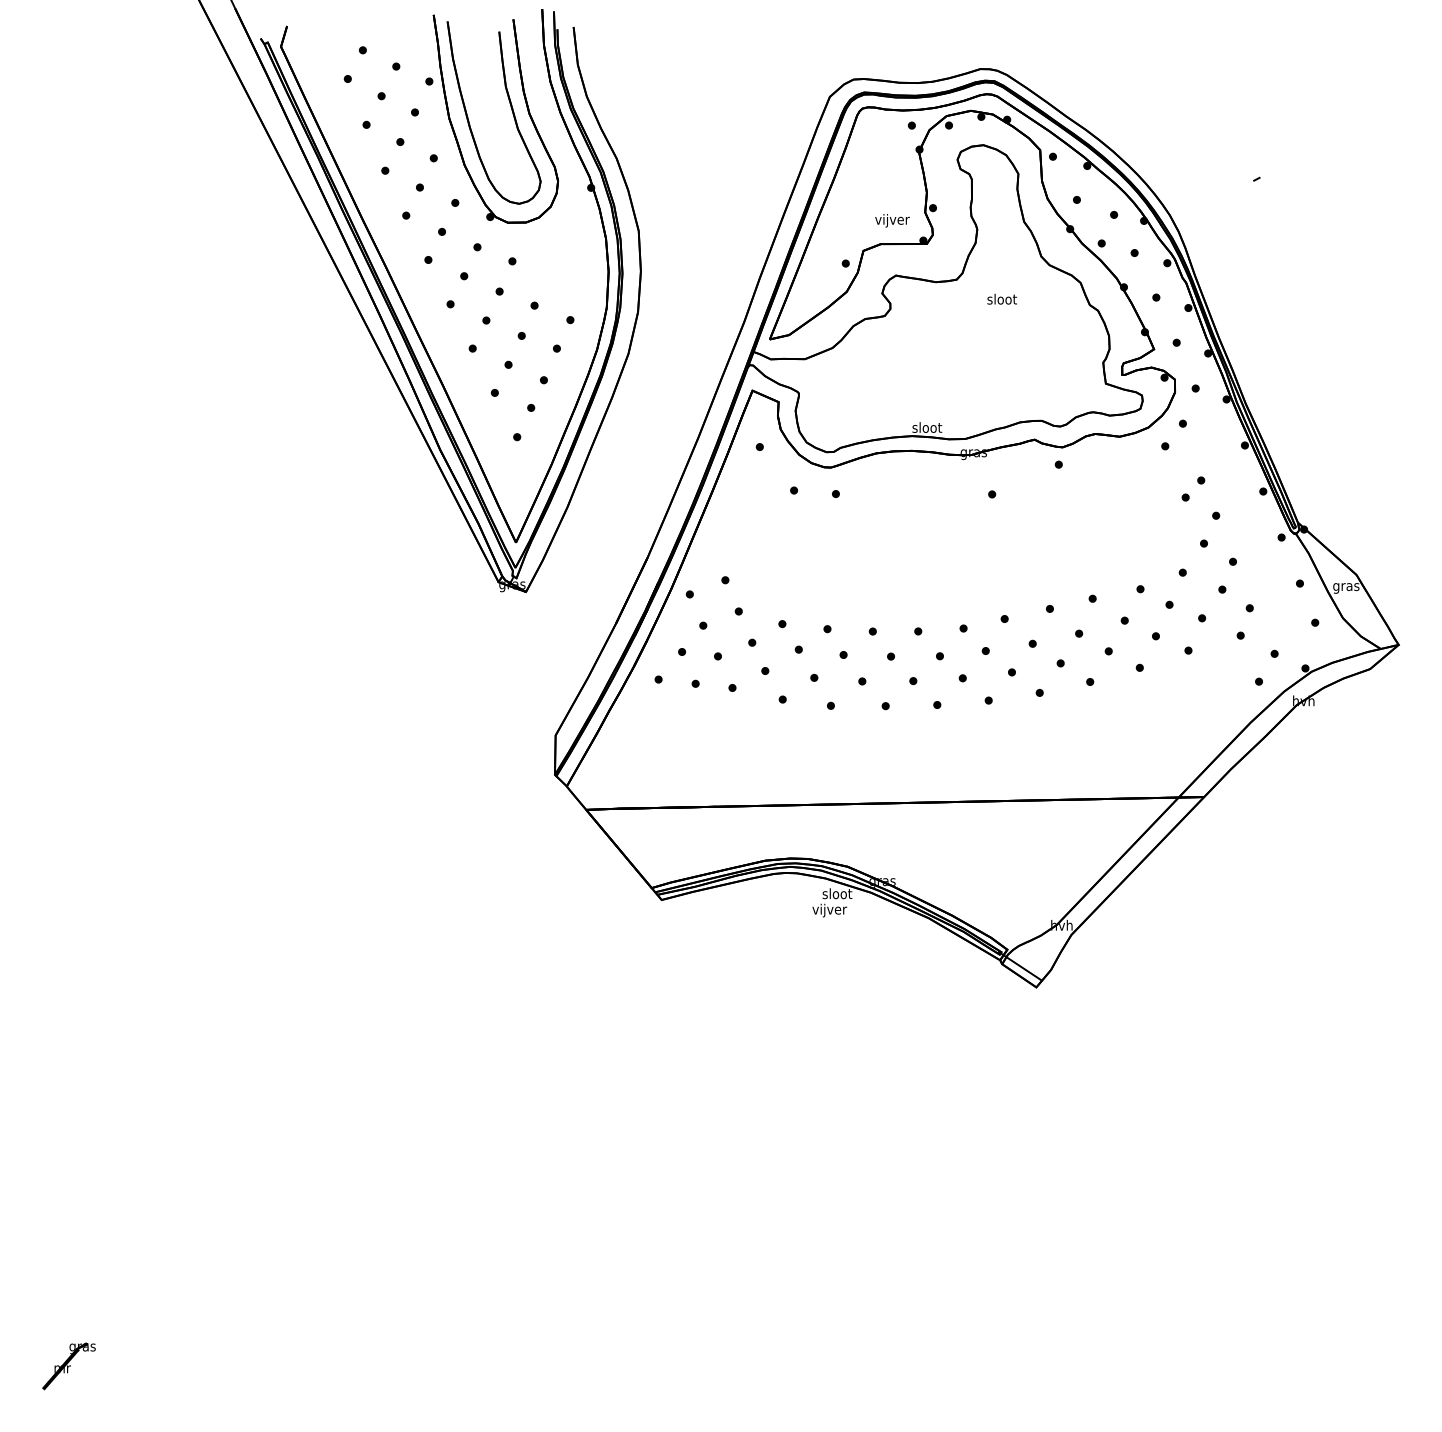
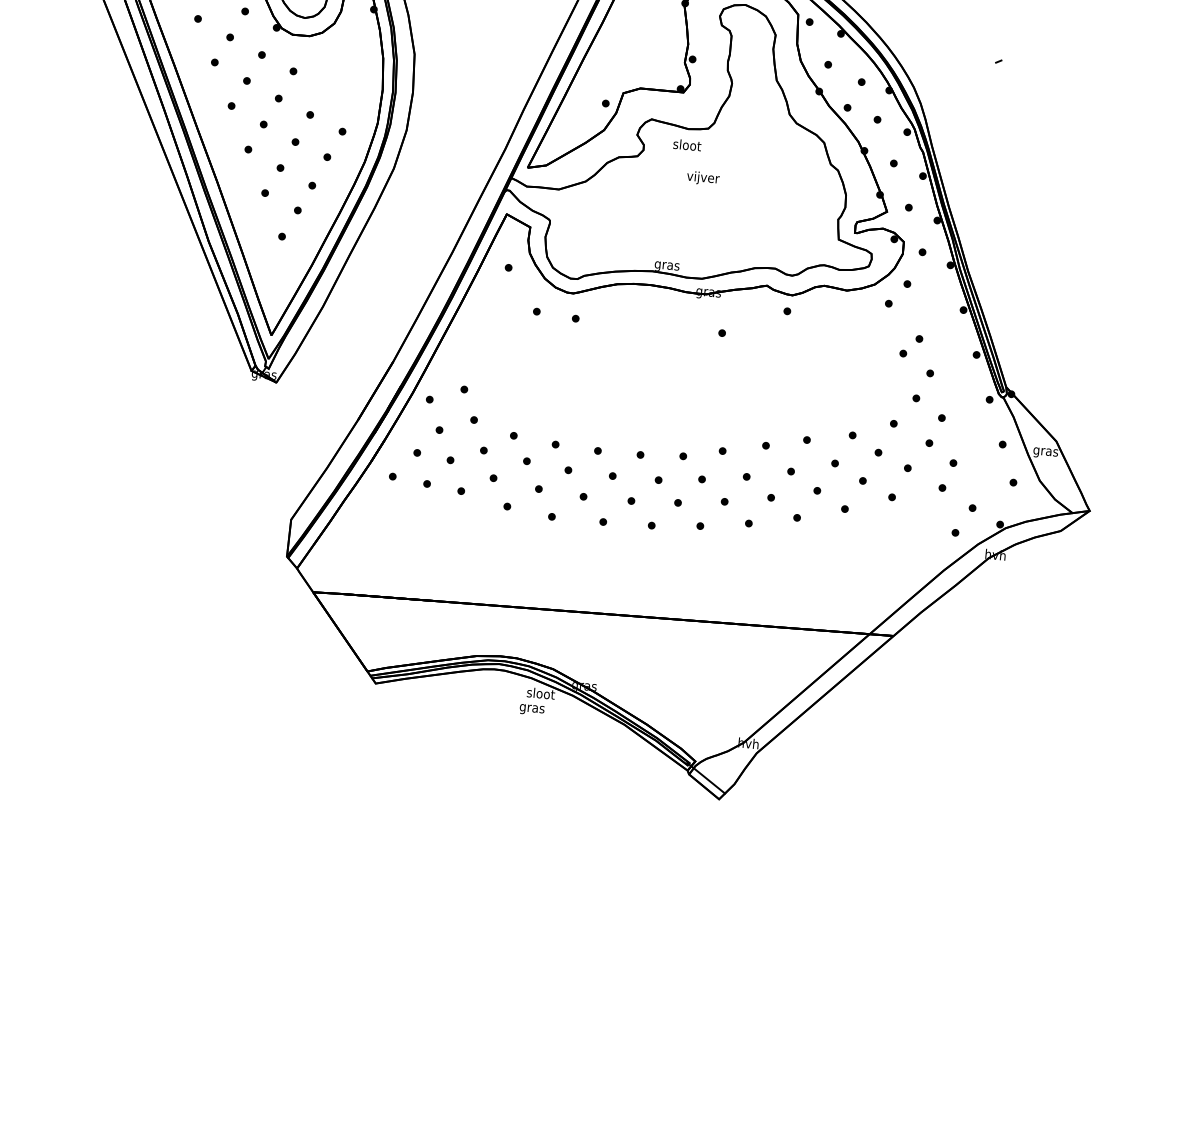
text: (892, 220) -> (703, 178), moved
text: (1002, 298) -> (687, 144), moved
text: (927, 428) -> (667, 265), sloot -> gras
text: (829, 910) -> (532, 708), vijver -> gras

